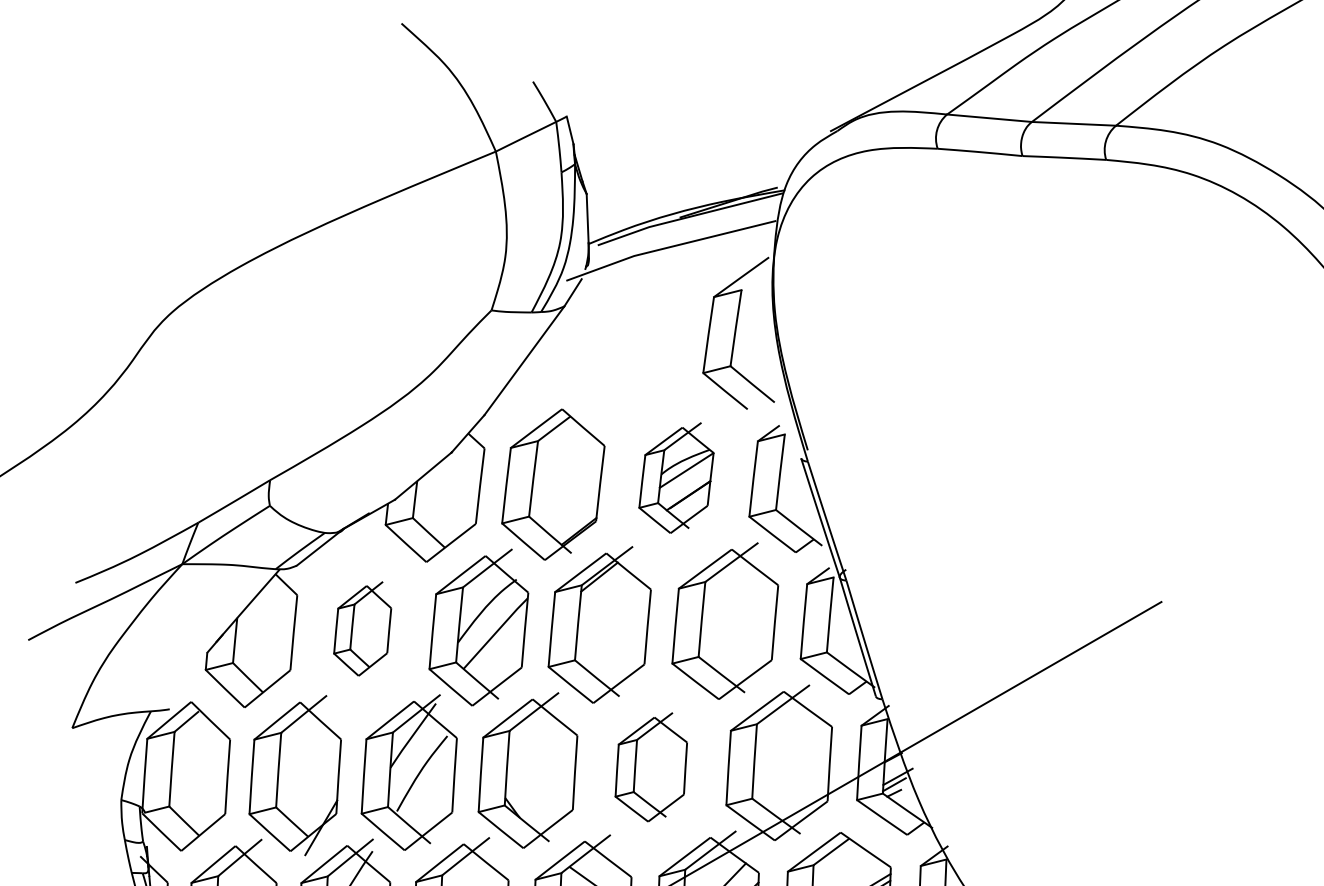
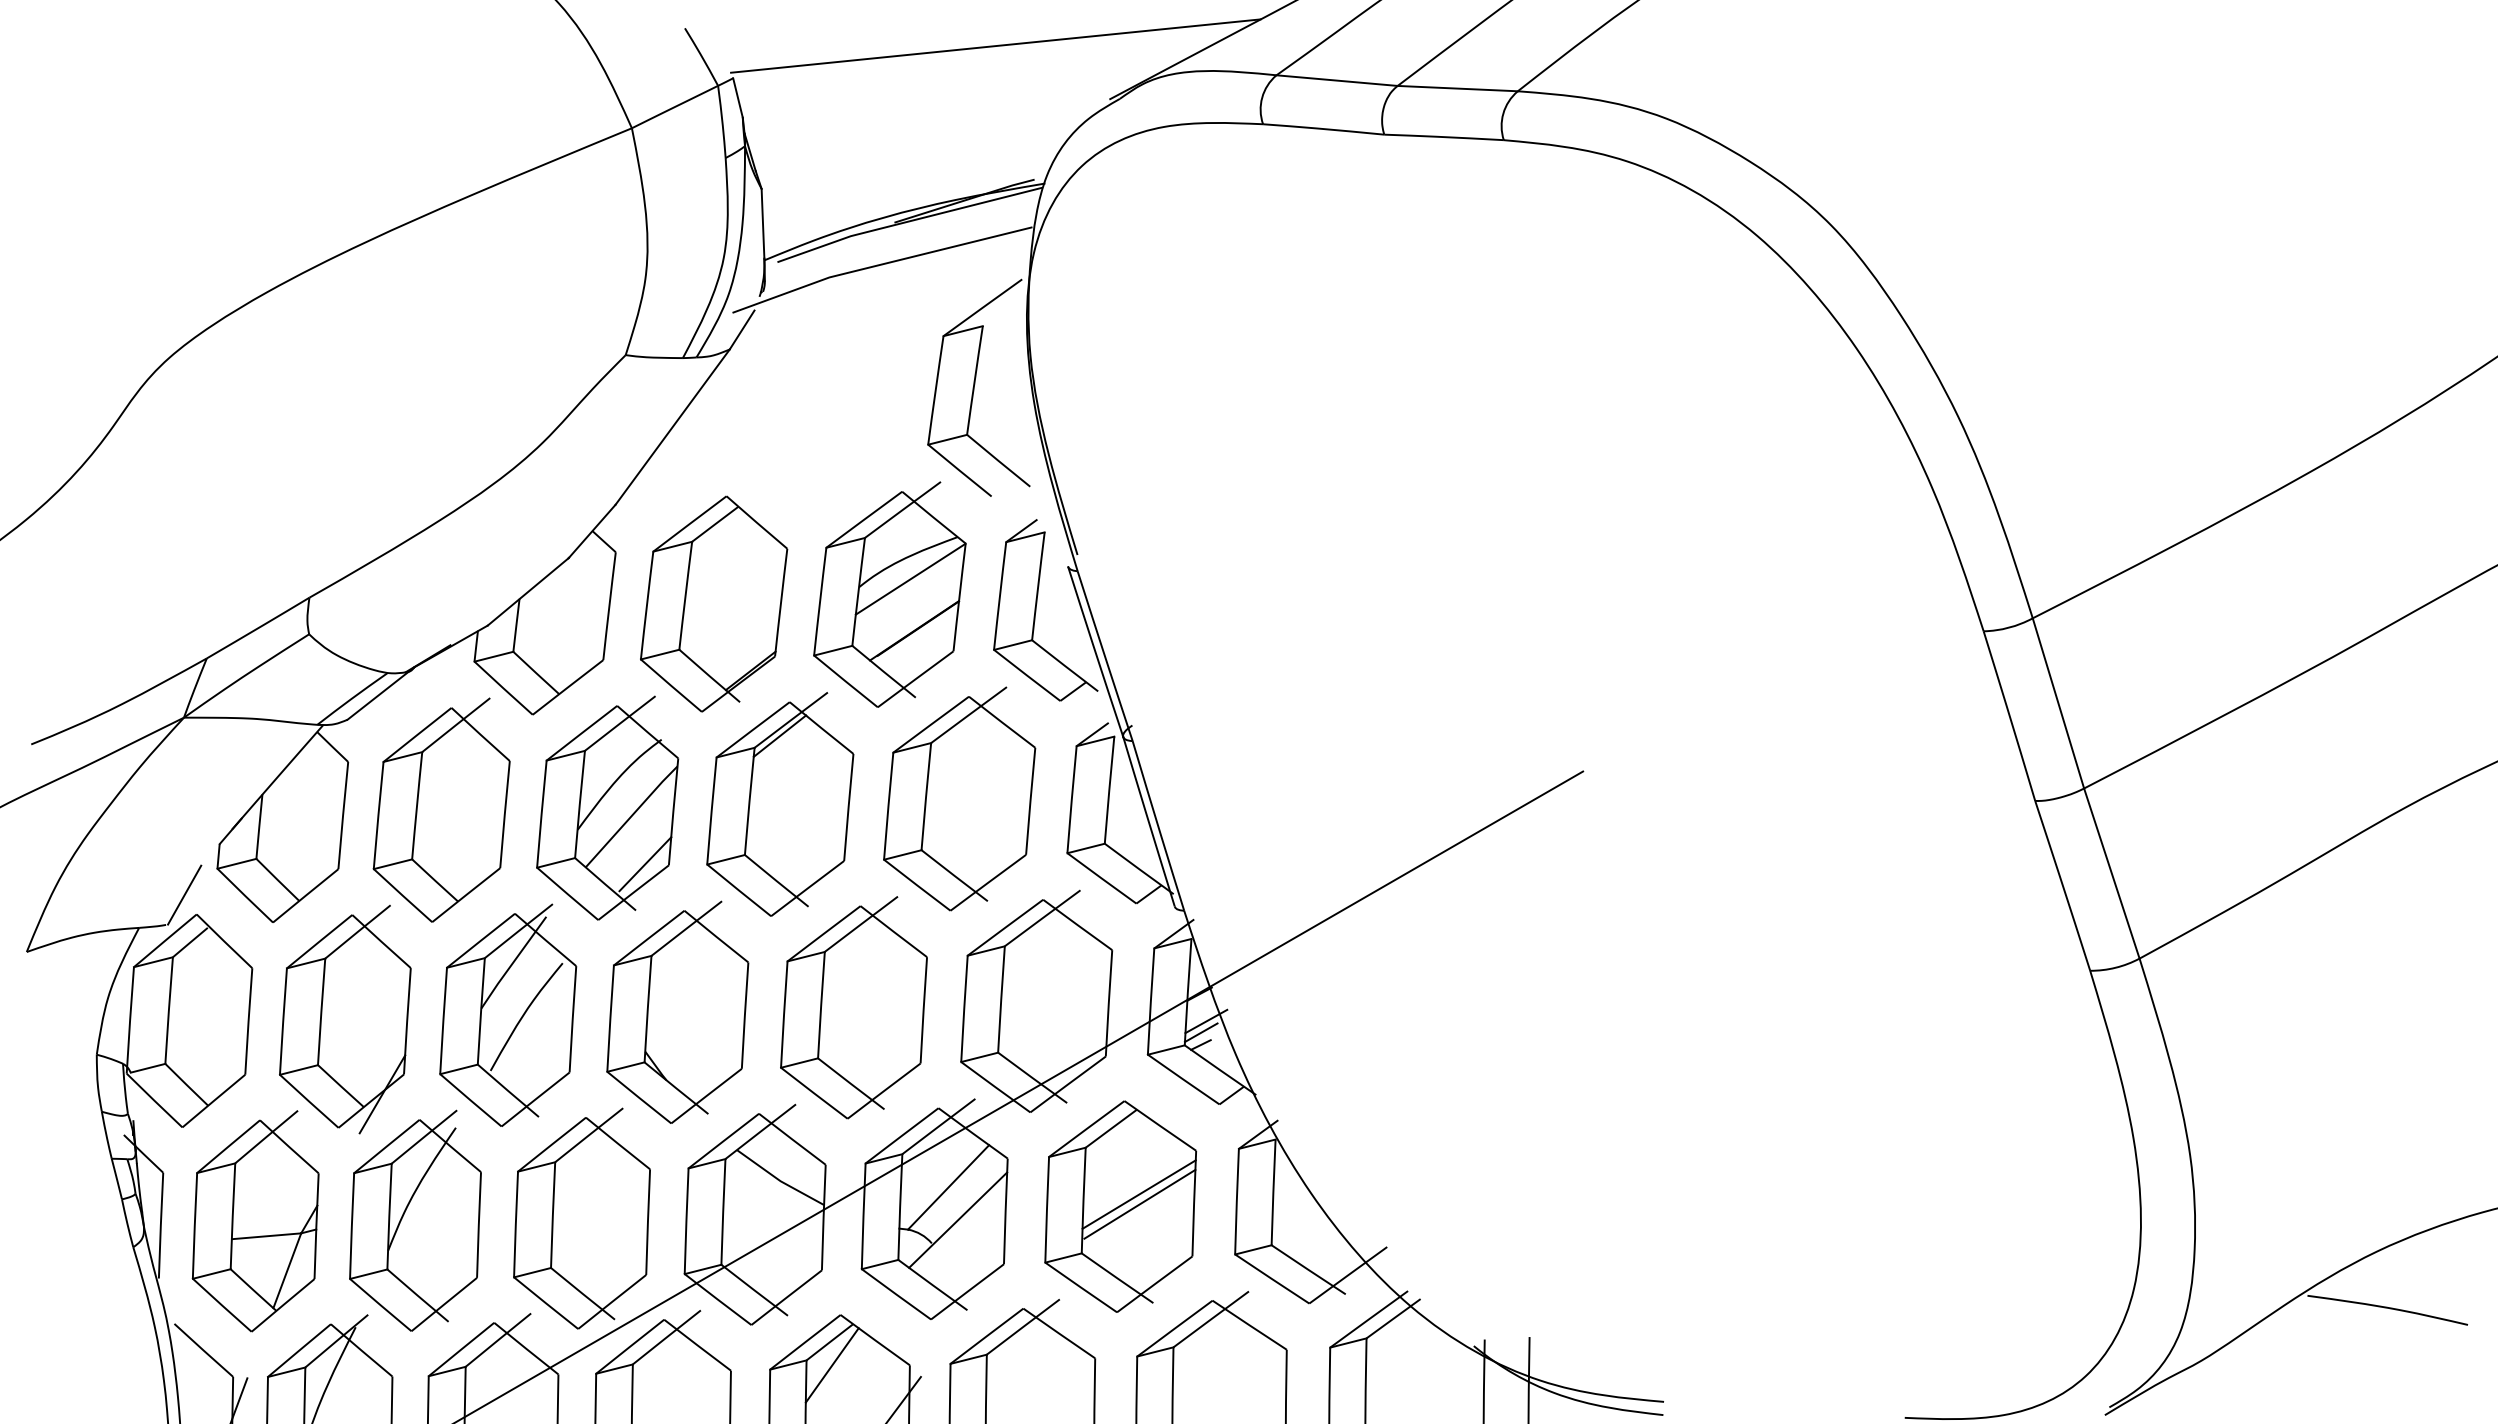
line: (750, 93) -> (995, 45), added
part: (676, 477) -> (889, 594), size x1.43
part: (362, 628) -> (441, 809), size x1.67
line: (505, 666) -> (645, 864), added
line: (182, 687) -> (184, 894), added
part: (651, 767) -> (853, 1007), size x1.43

